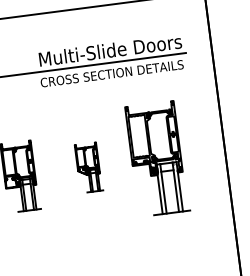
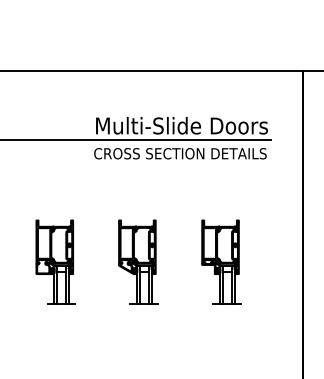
part: (157, 158) -> (221, 261), size x0.62
part: (89, 167) -> (138, 261), size x1.43

